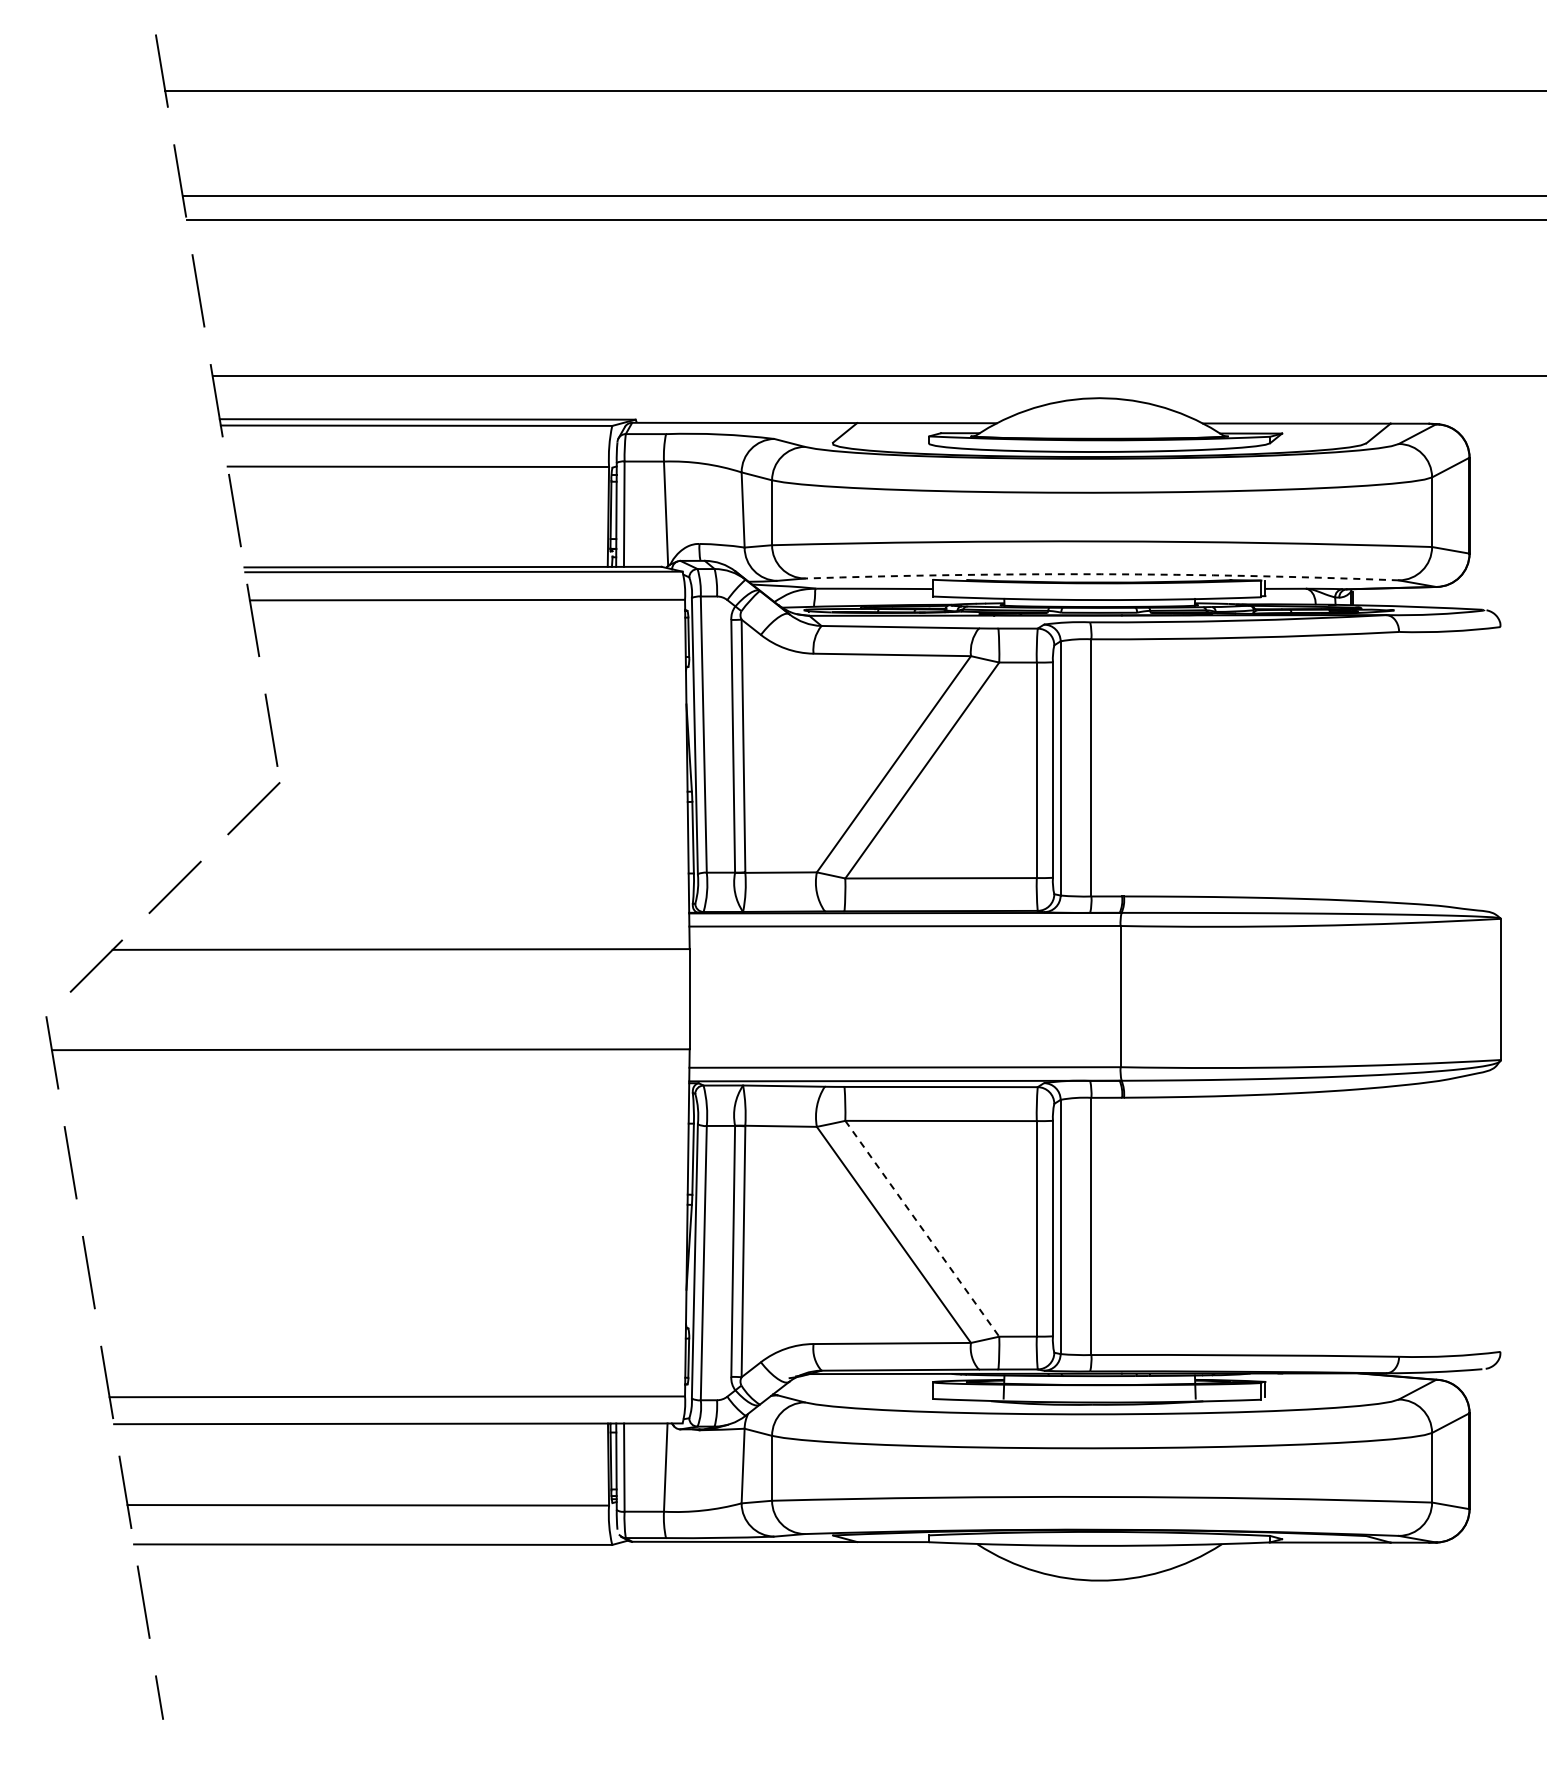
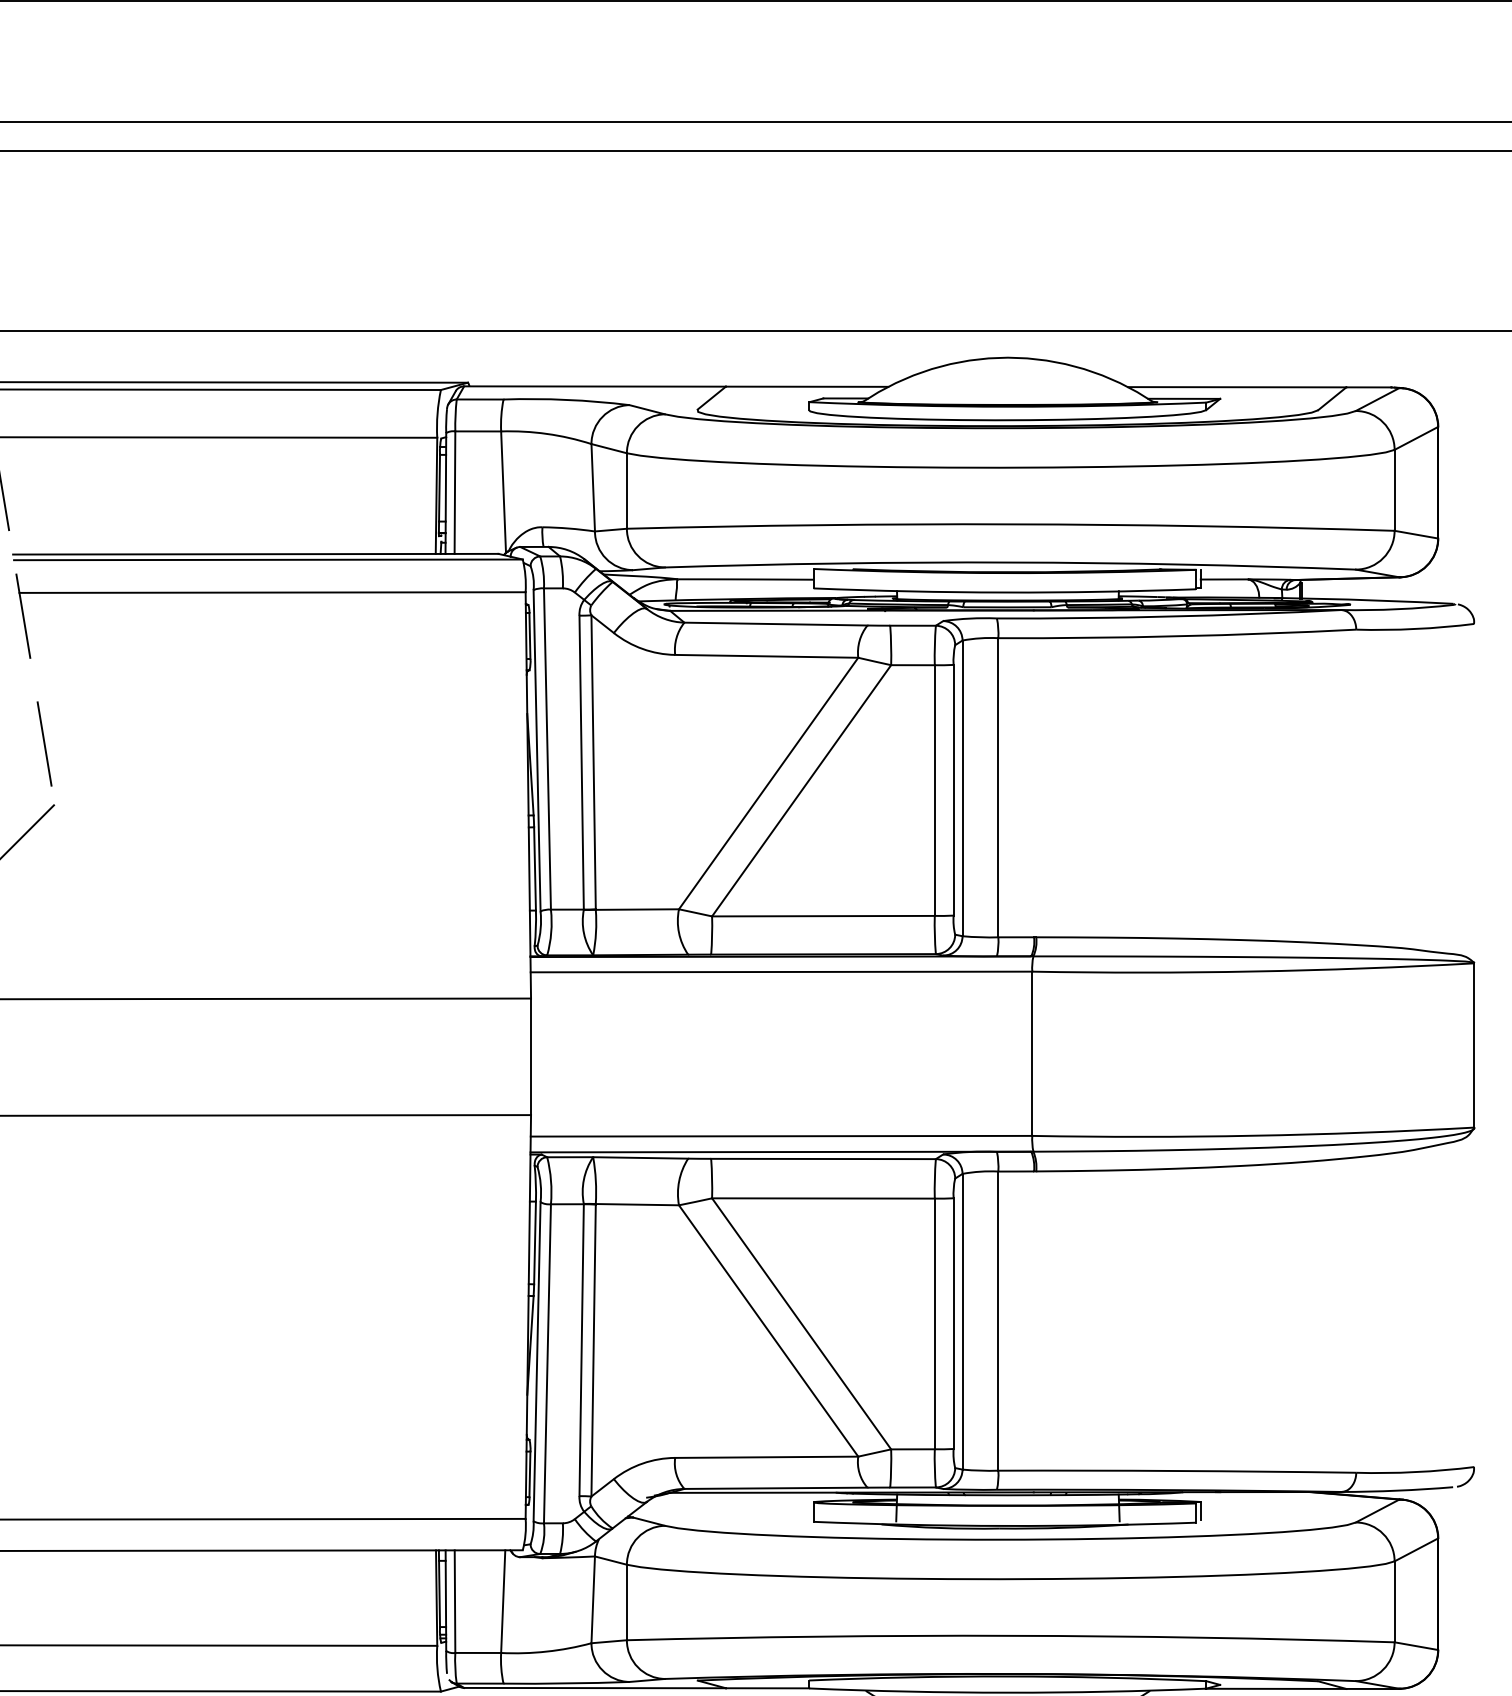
arc: (1101, 574) -> (1010, 562), dashed -> solid
line: (922, 1228) -> (801, 1323), dashed -> solid

